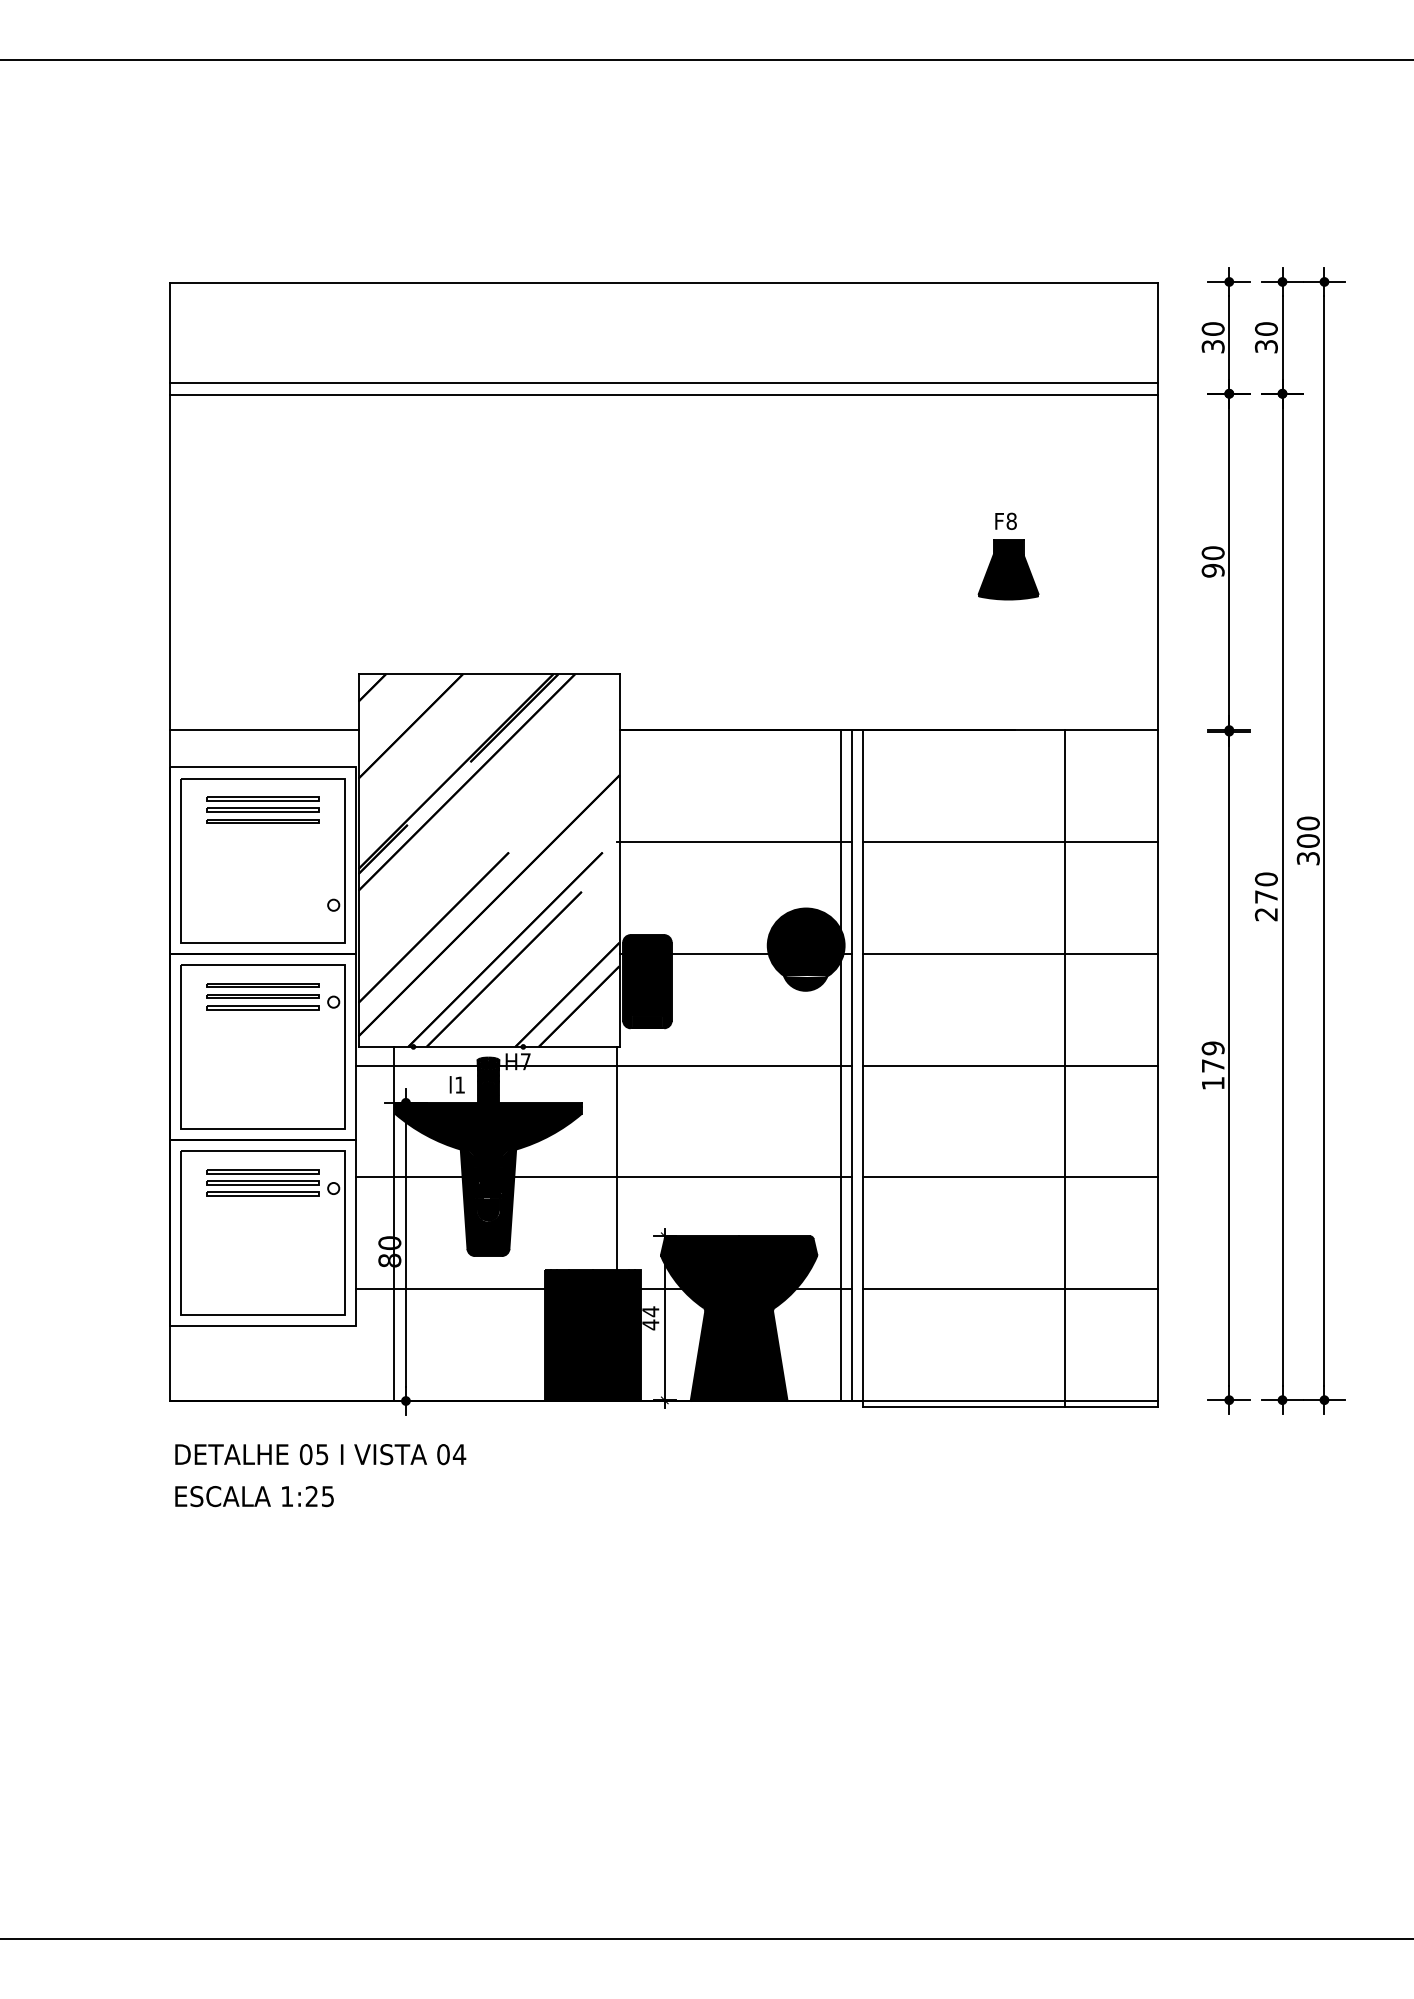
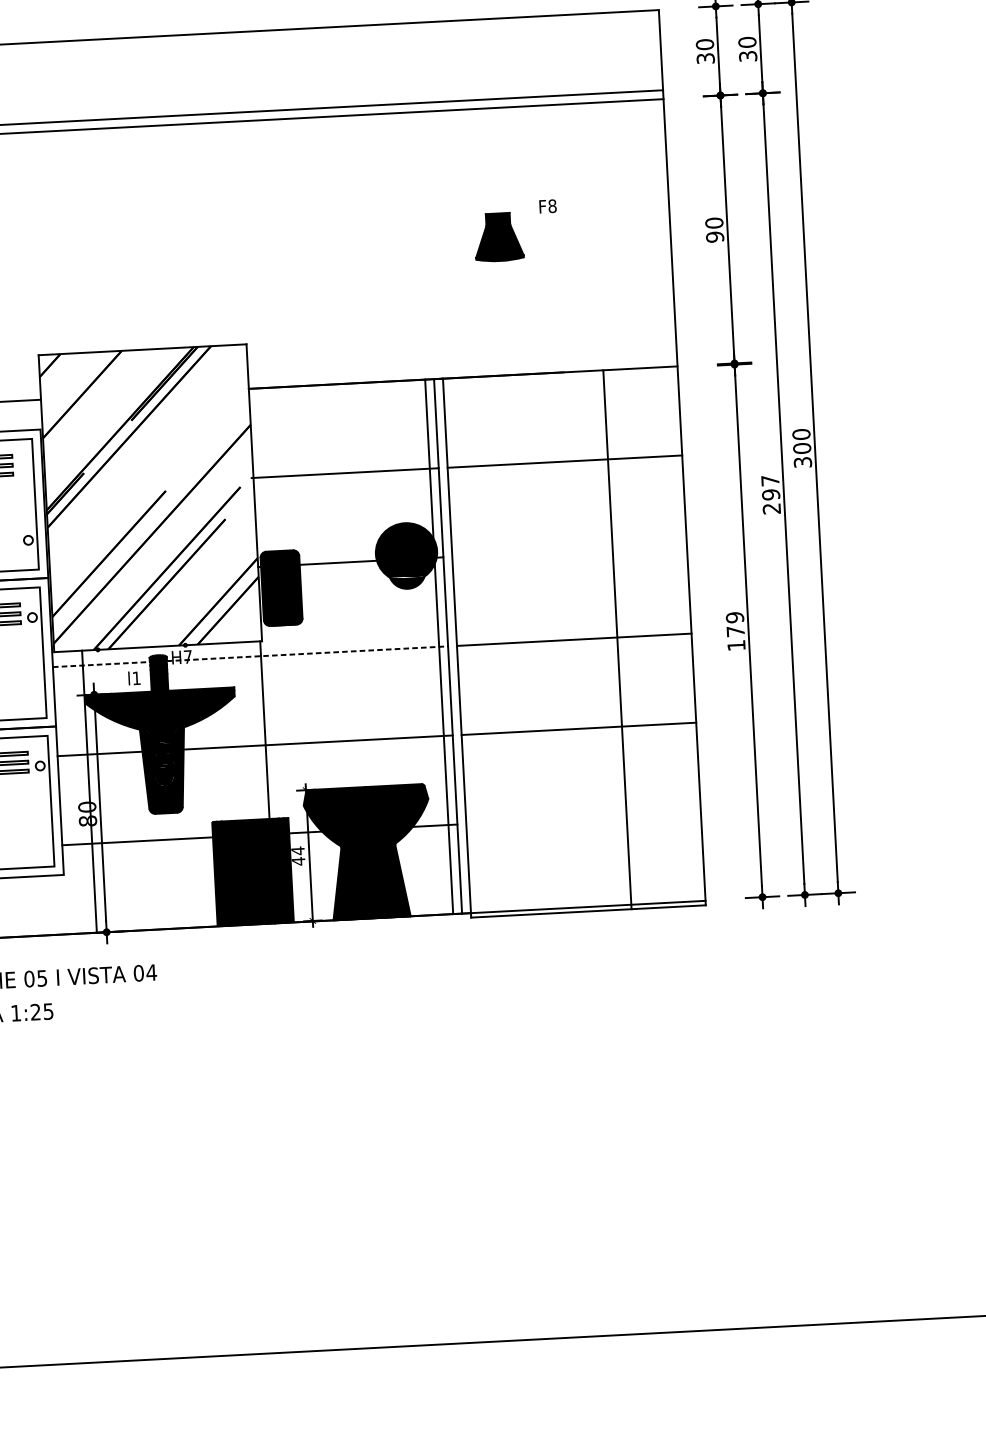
part: (1008, 569) -> (498, 237), moved
text: (1265, 887) -> (769, 487), 270 -> 297
line: (1010, 953) -> (569, 550), removed
line: (604, 1065) -> (250, 656), solid -> dashed
line: (1010, 1289) -> (583, 818), removed

